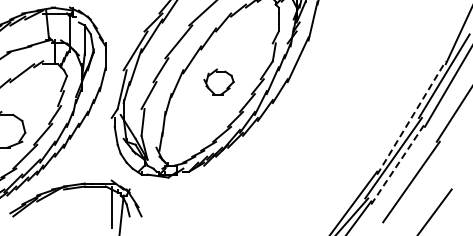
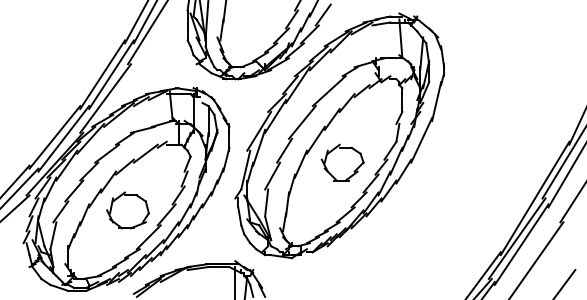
part: (218, 81) -> (342, 162), size x1.43
line: (411, 117) -> (535, 198), dashed -> solid
line: (397, 163) -> (521, 244), dashed -> solid

